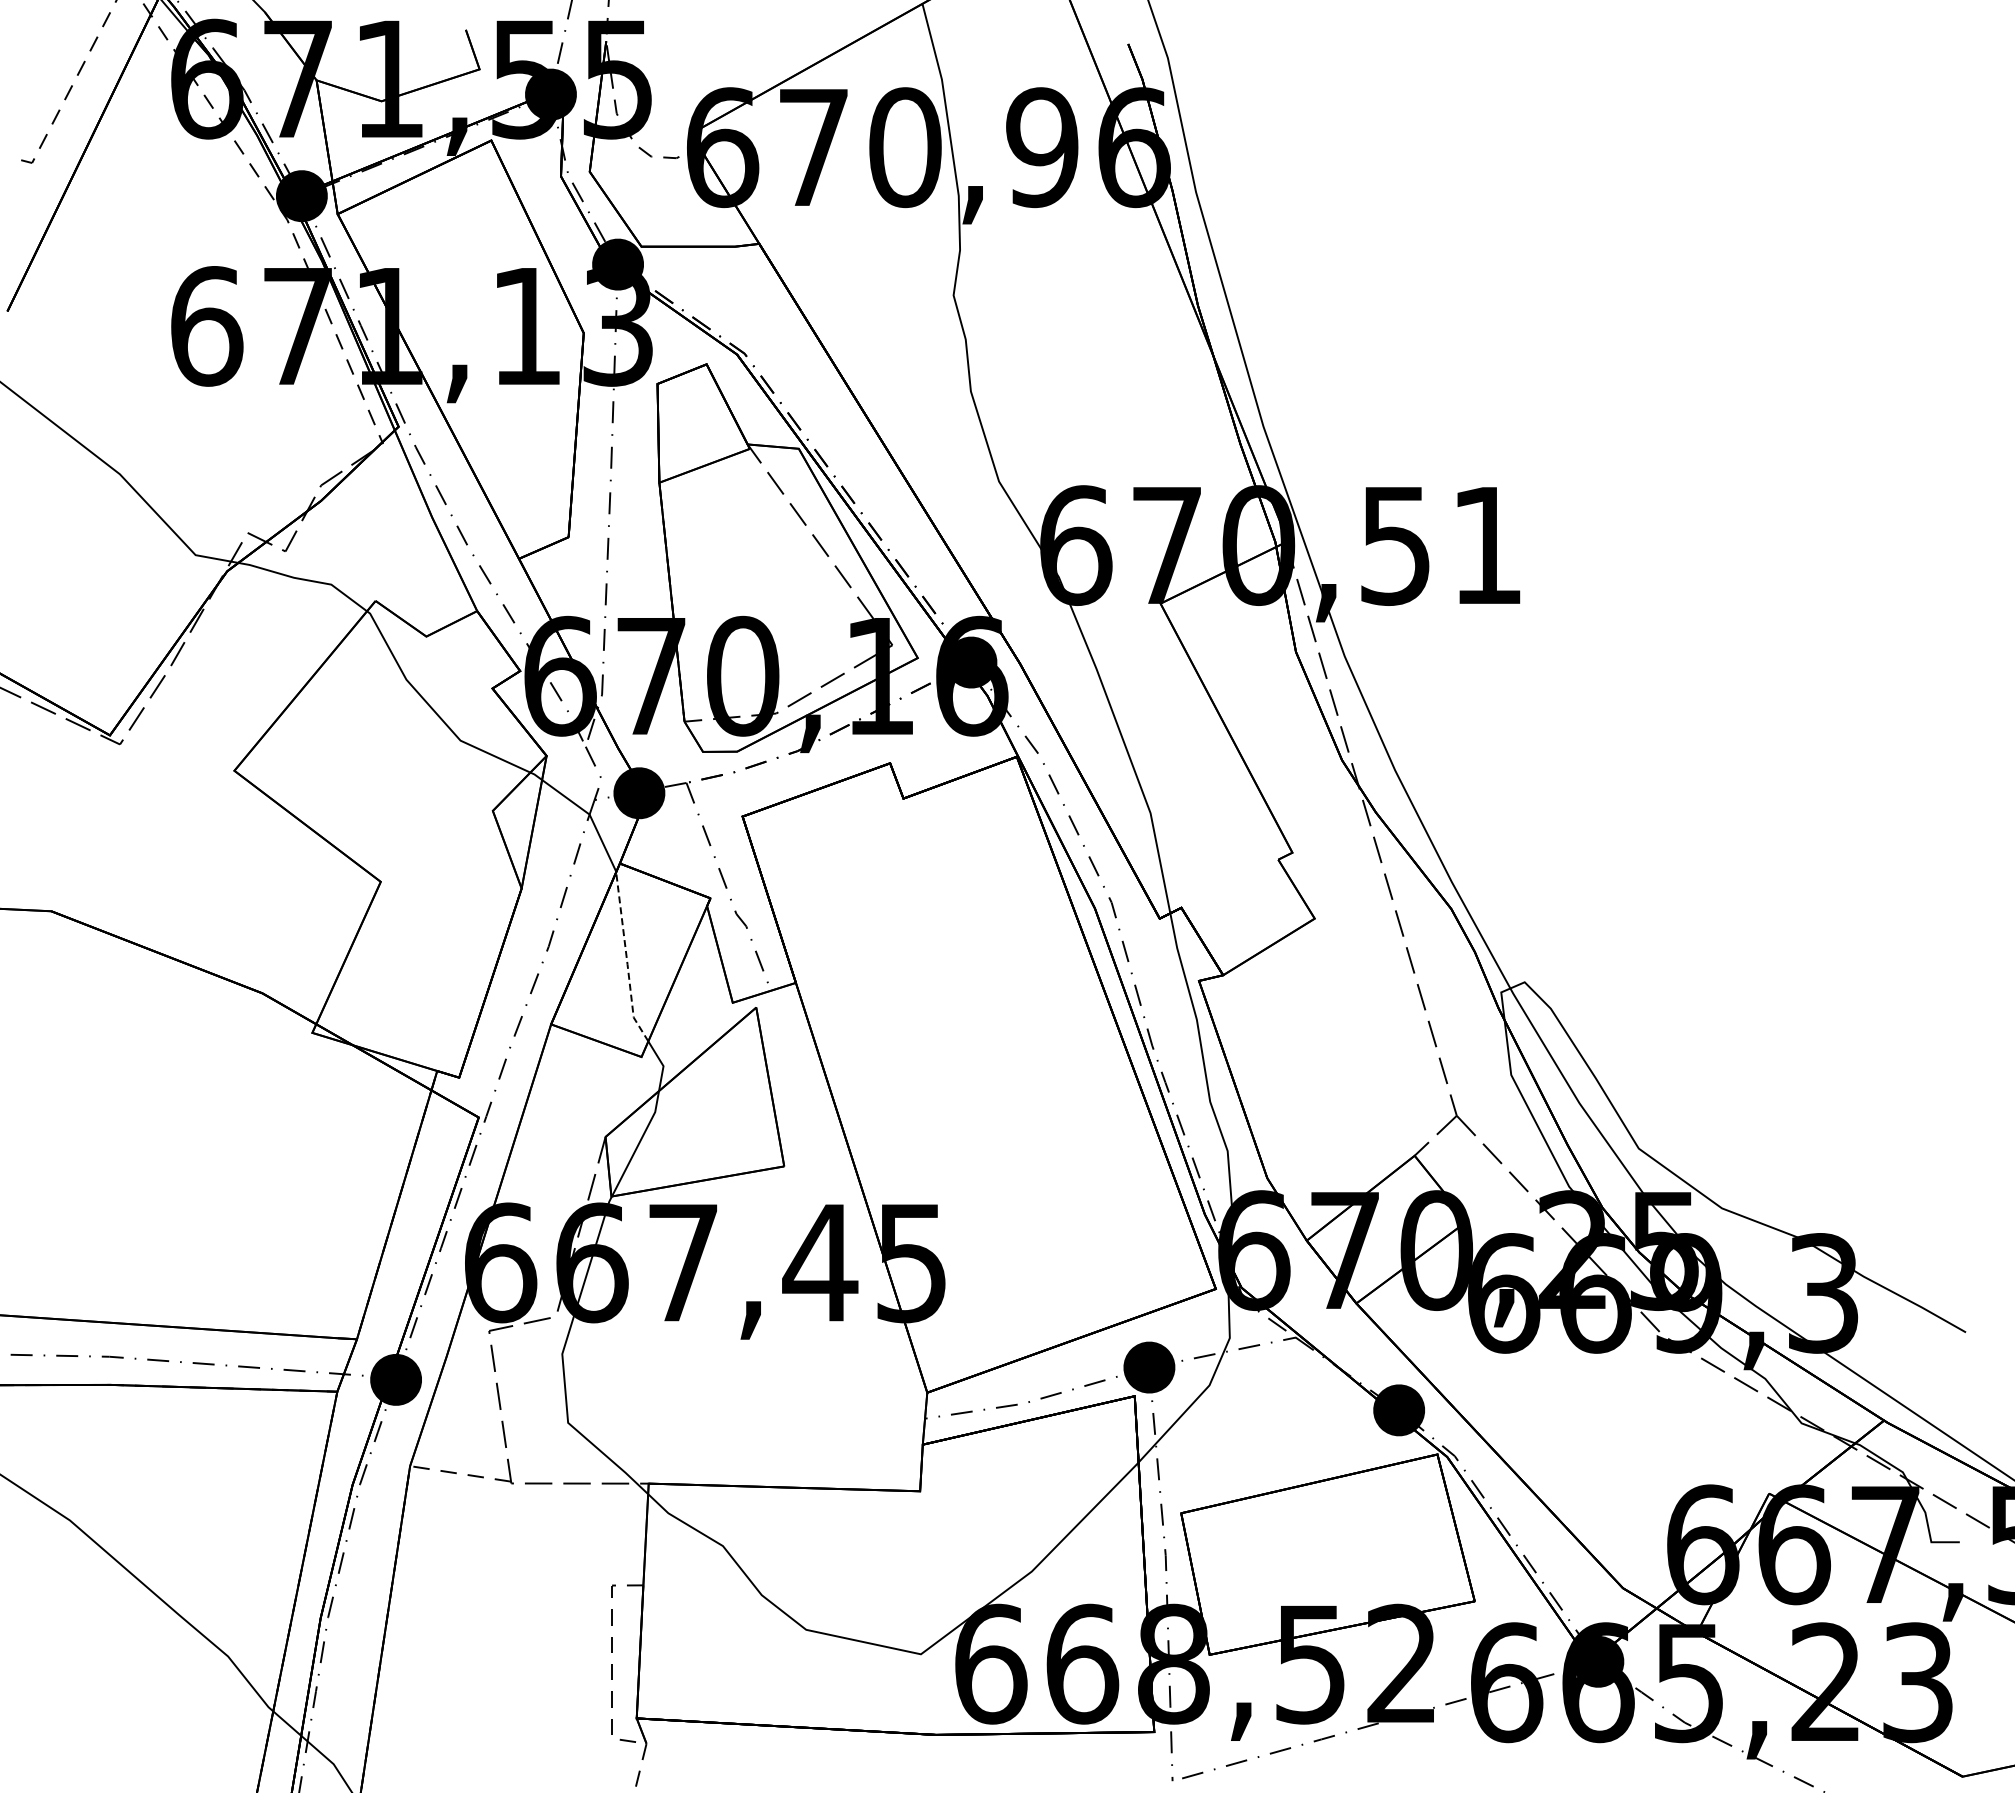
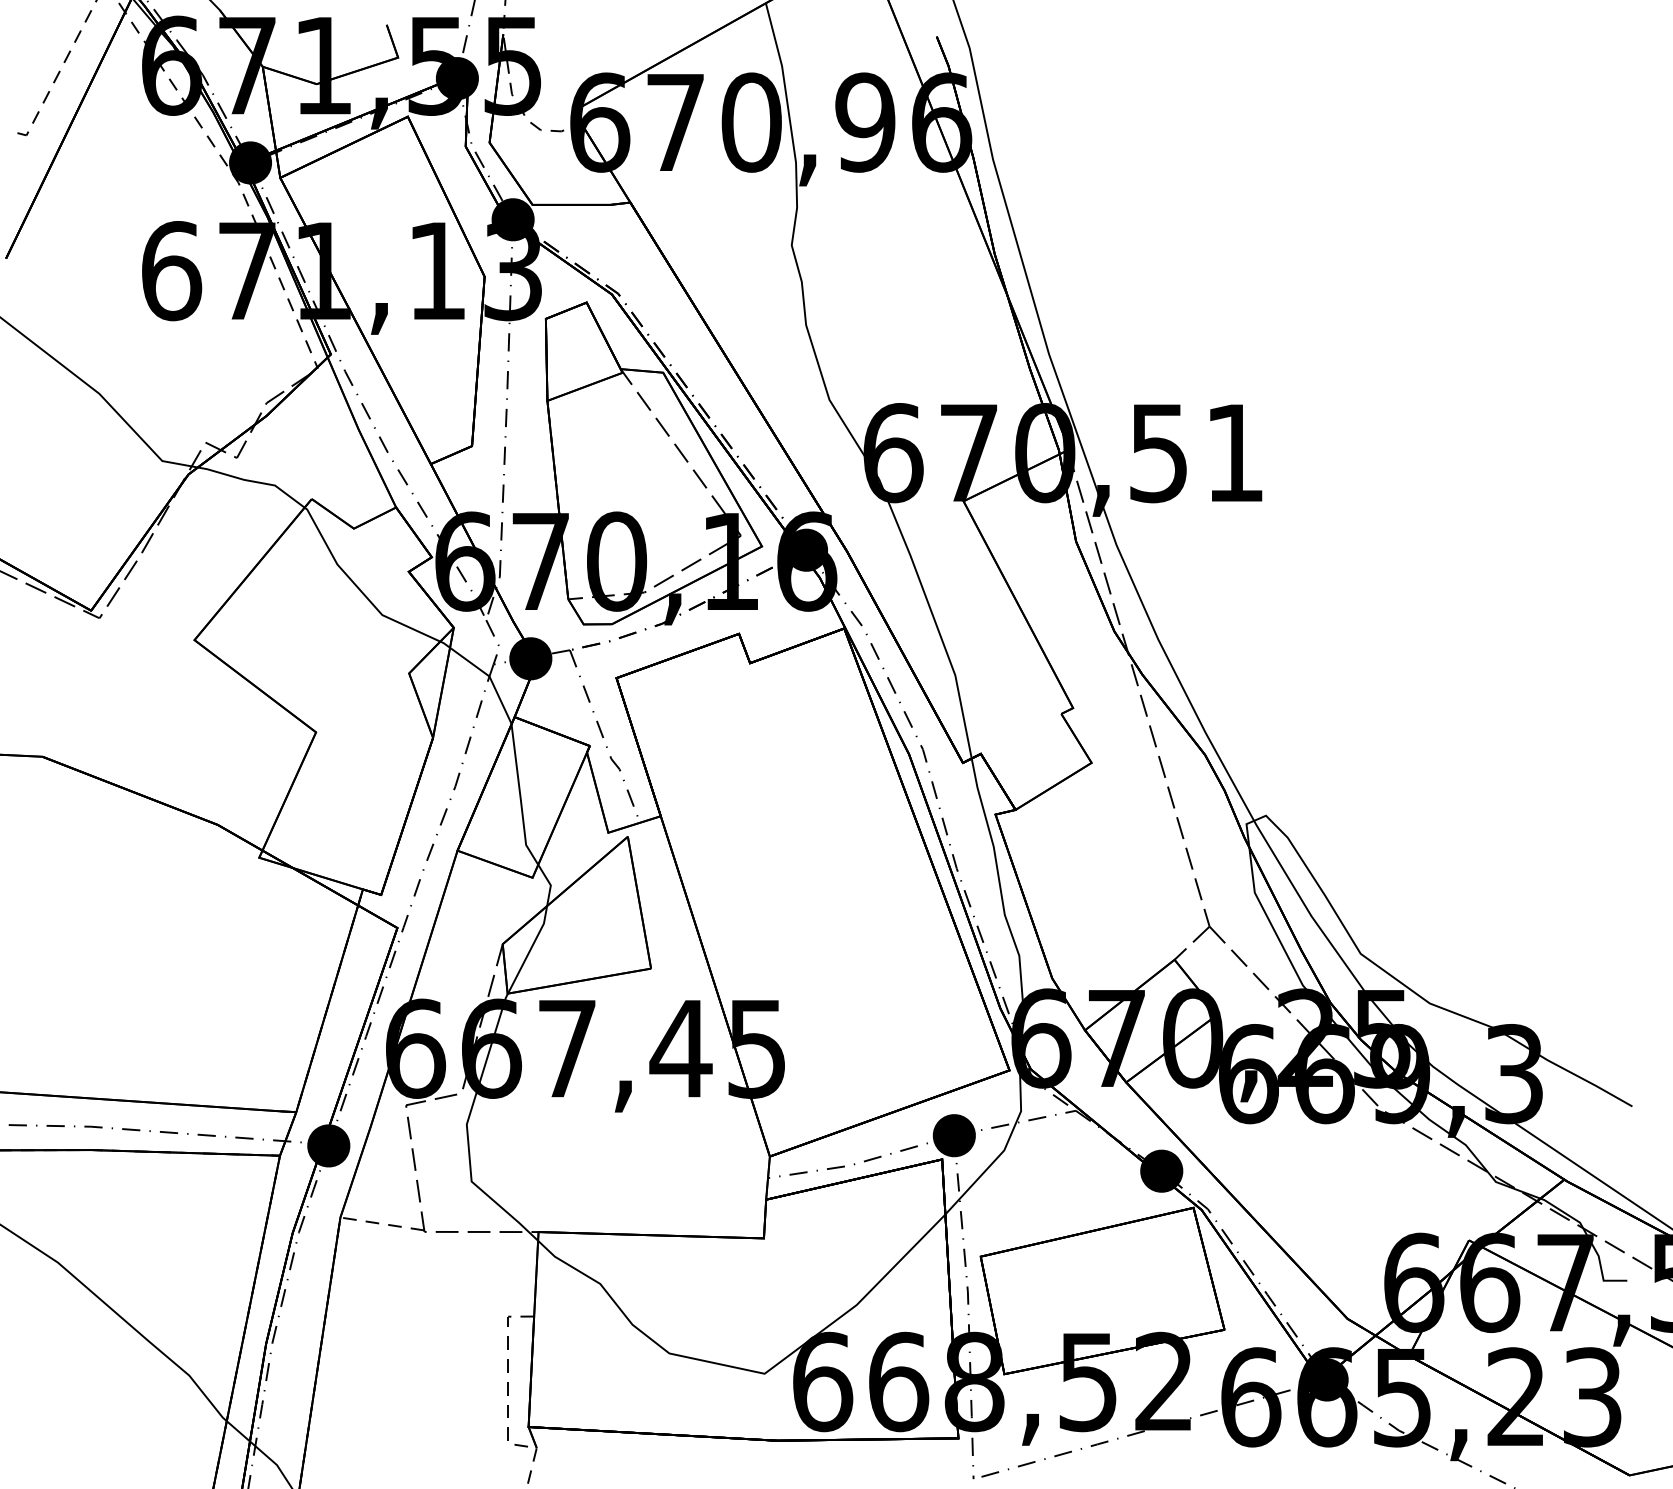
line: (626, 959) -> (520, 796), dashed -> solid

